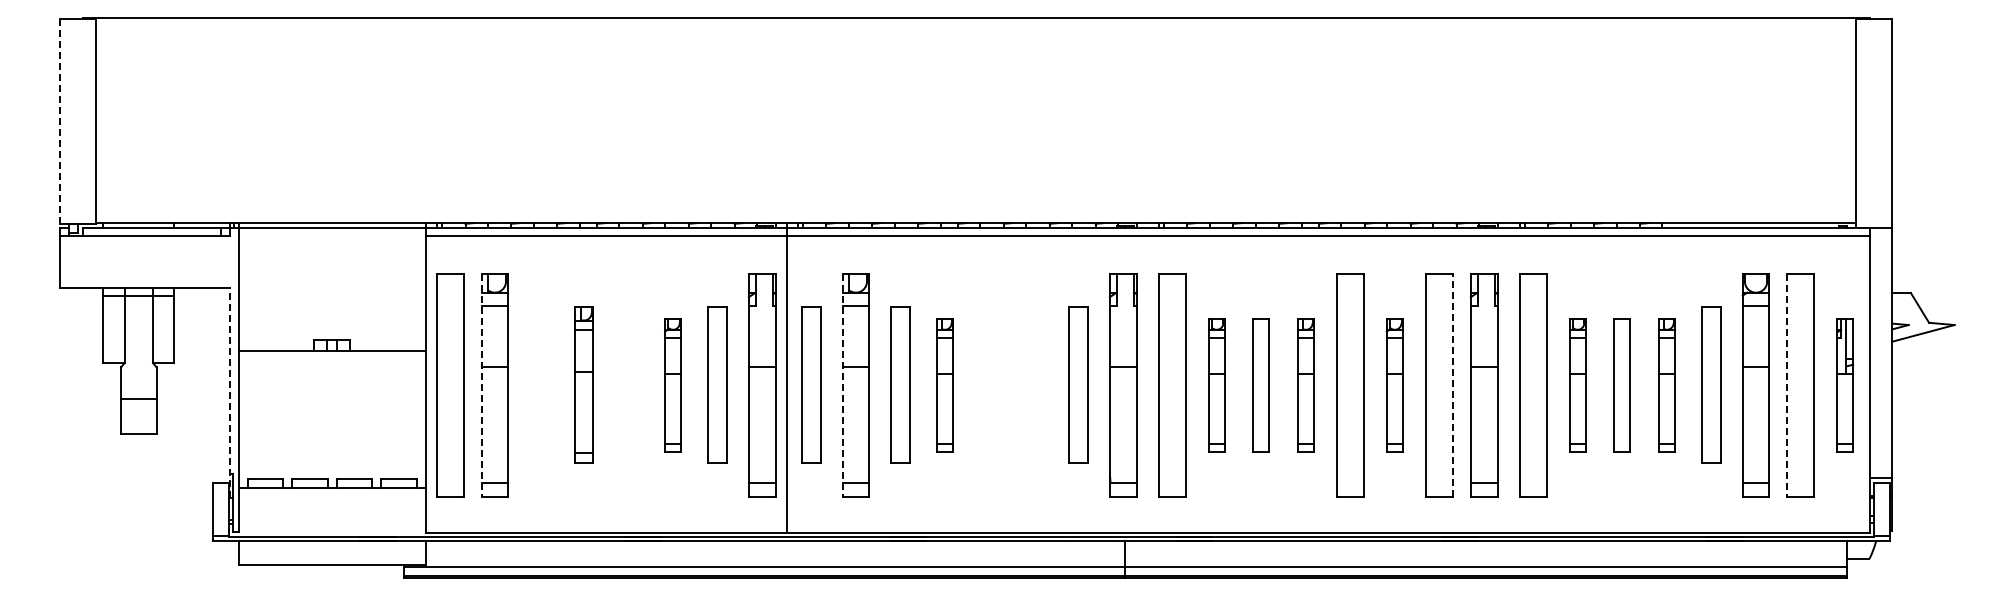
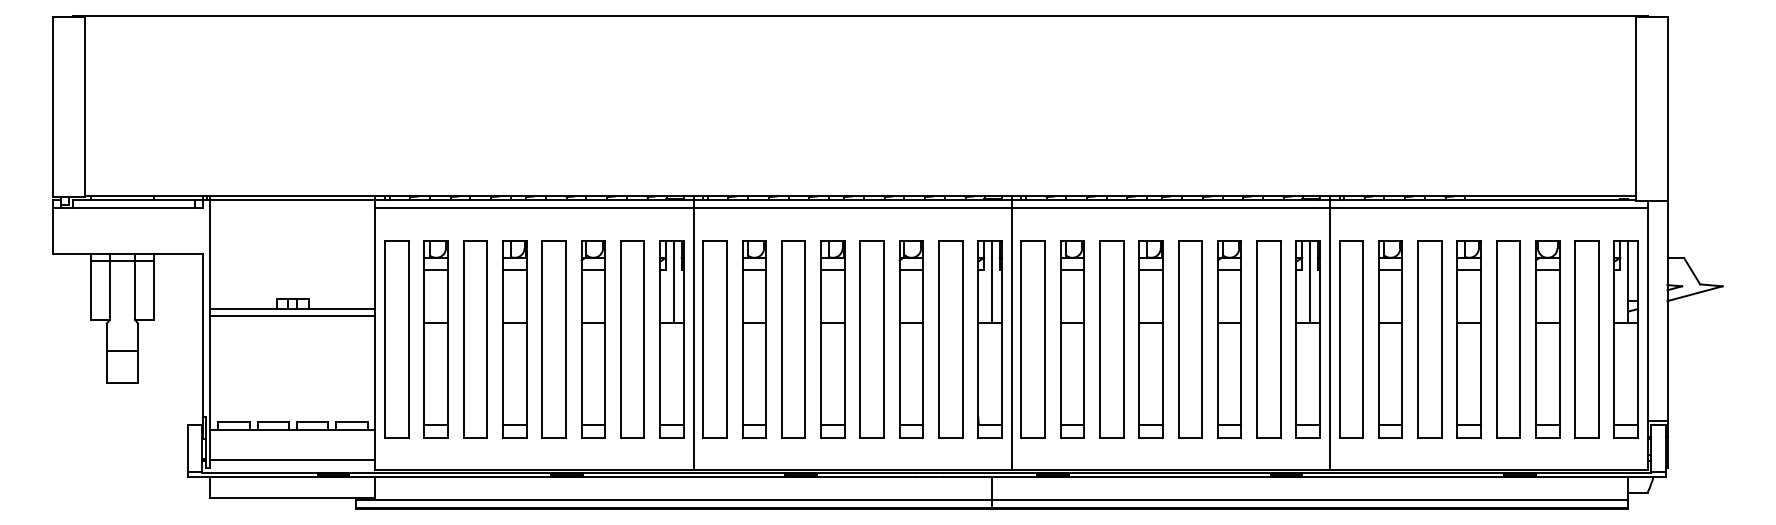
line: (60, 120) -> (53, 106), dashed -> solid
line: (764, 319) -> (673, 281), added
line: (1125, 319) -> (991, 281), added
line: (1486, 319) -> (1310, 281), added
line: (331, 358) -> (292, 315), added
line: (1147, 378) -> (1011, 333), added
line: (1508, 378) -> (1329, 333), added
line: (1453, 384) -> (1281, 338), dashed -> solid
line: (481, 385) -> (424, 339), dashed -> solid
part: (539, 385) -> (475, 339), added
part: (583, 385) -> (514, 339), size x1.43
part: (628, 385) -> (553, 339), added
part: (672, 385) -> (592, 339), size x1.67
part: (717, 385) -> (632, 339), size x1.43
part: (811, 385) -> (715, 339), size x1.43
line: (842, 385) -> (742, 339), dashed -> solid
part: (900, 385) -> (793, 339), size x1.43
part: (944, 385) -> (832, 339), size x1.67
part: (989, 385) -> (872, 339), added
part: (1033, 385) -> (910, 339), added
part: (1078, 385) -> (950, 339), size x1.43
part: (1216, 385) -> (1072, 339), size x1.67
part: (1261, 385) -> (1111, 339), size x1.67
part: (1305, 385) -> (1150, 339), size x1.67
part: (1394, 385) -> (1229, 339), size x1.67
part: (1577, 385) -> (1390, 339), size x1.67
part: (1622, 385) -> (1429, 339), size x1.67
part: (1666, 385) -> (1468, 339), size x1.67
part: (1711, 385) -> (1508, 339), size x1.43
line: (1787, 385) -> (1575, 339), dashed -> solid
part: (1844, 385) -> (1625, 339), size x1.67
line: (229, 393) -> (202, 346), dashed -> solid
line: (331, 521) -> (292, 459), added

